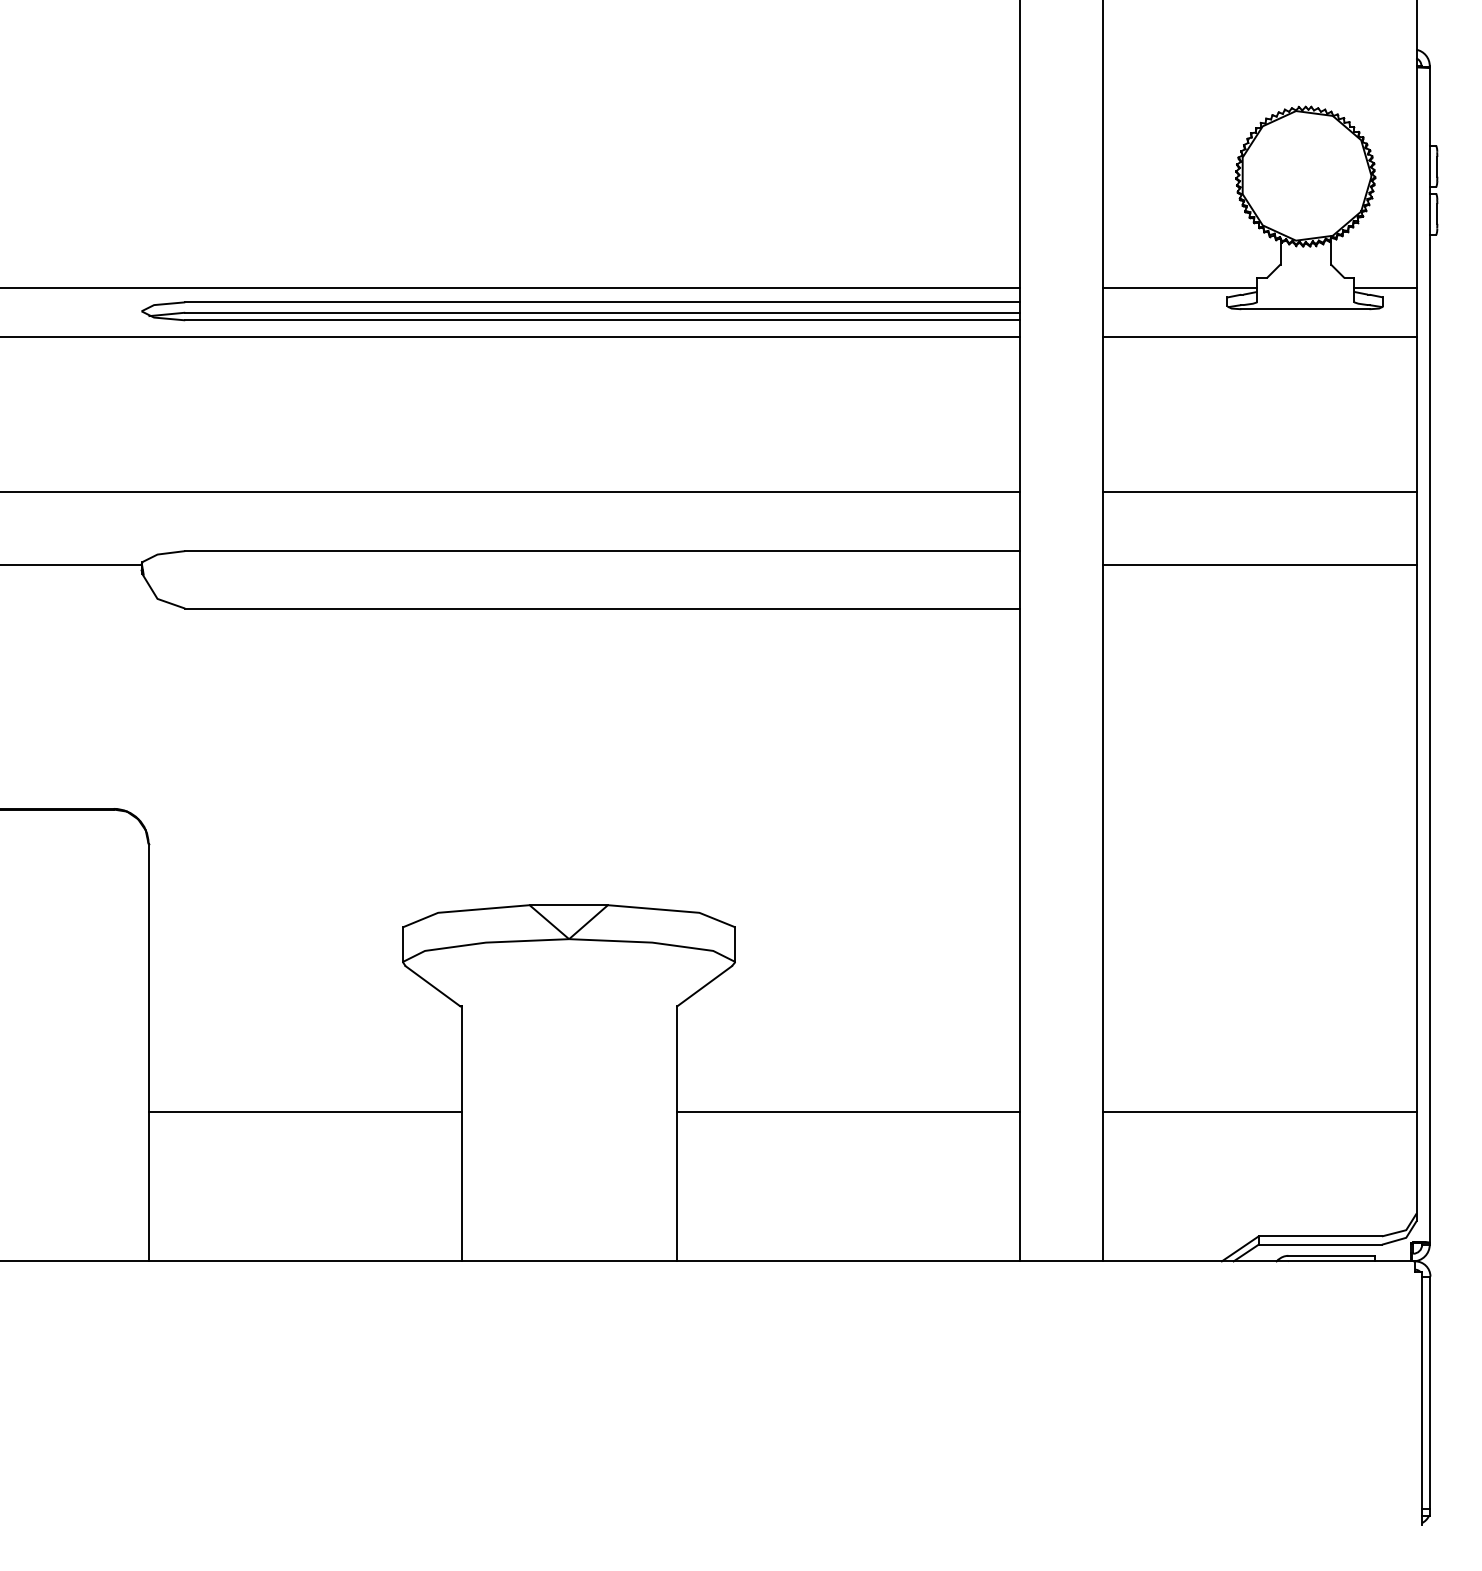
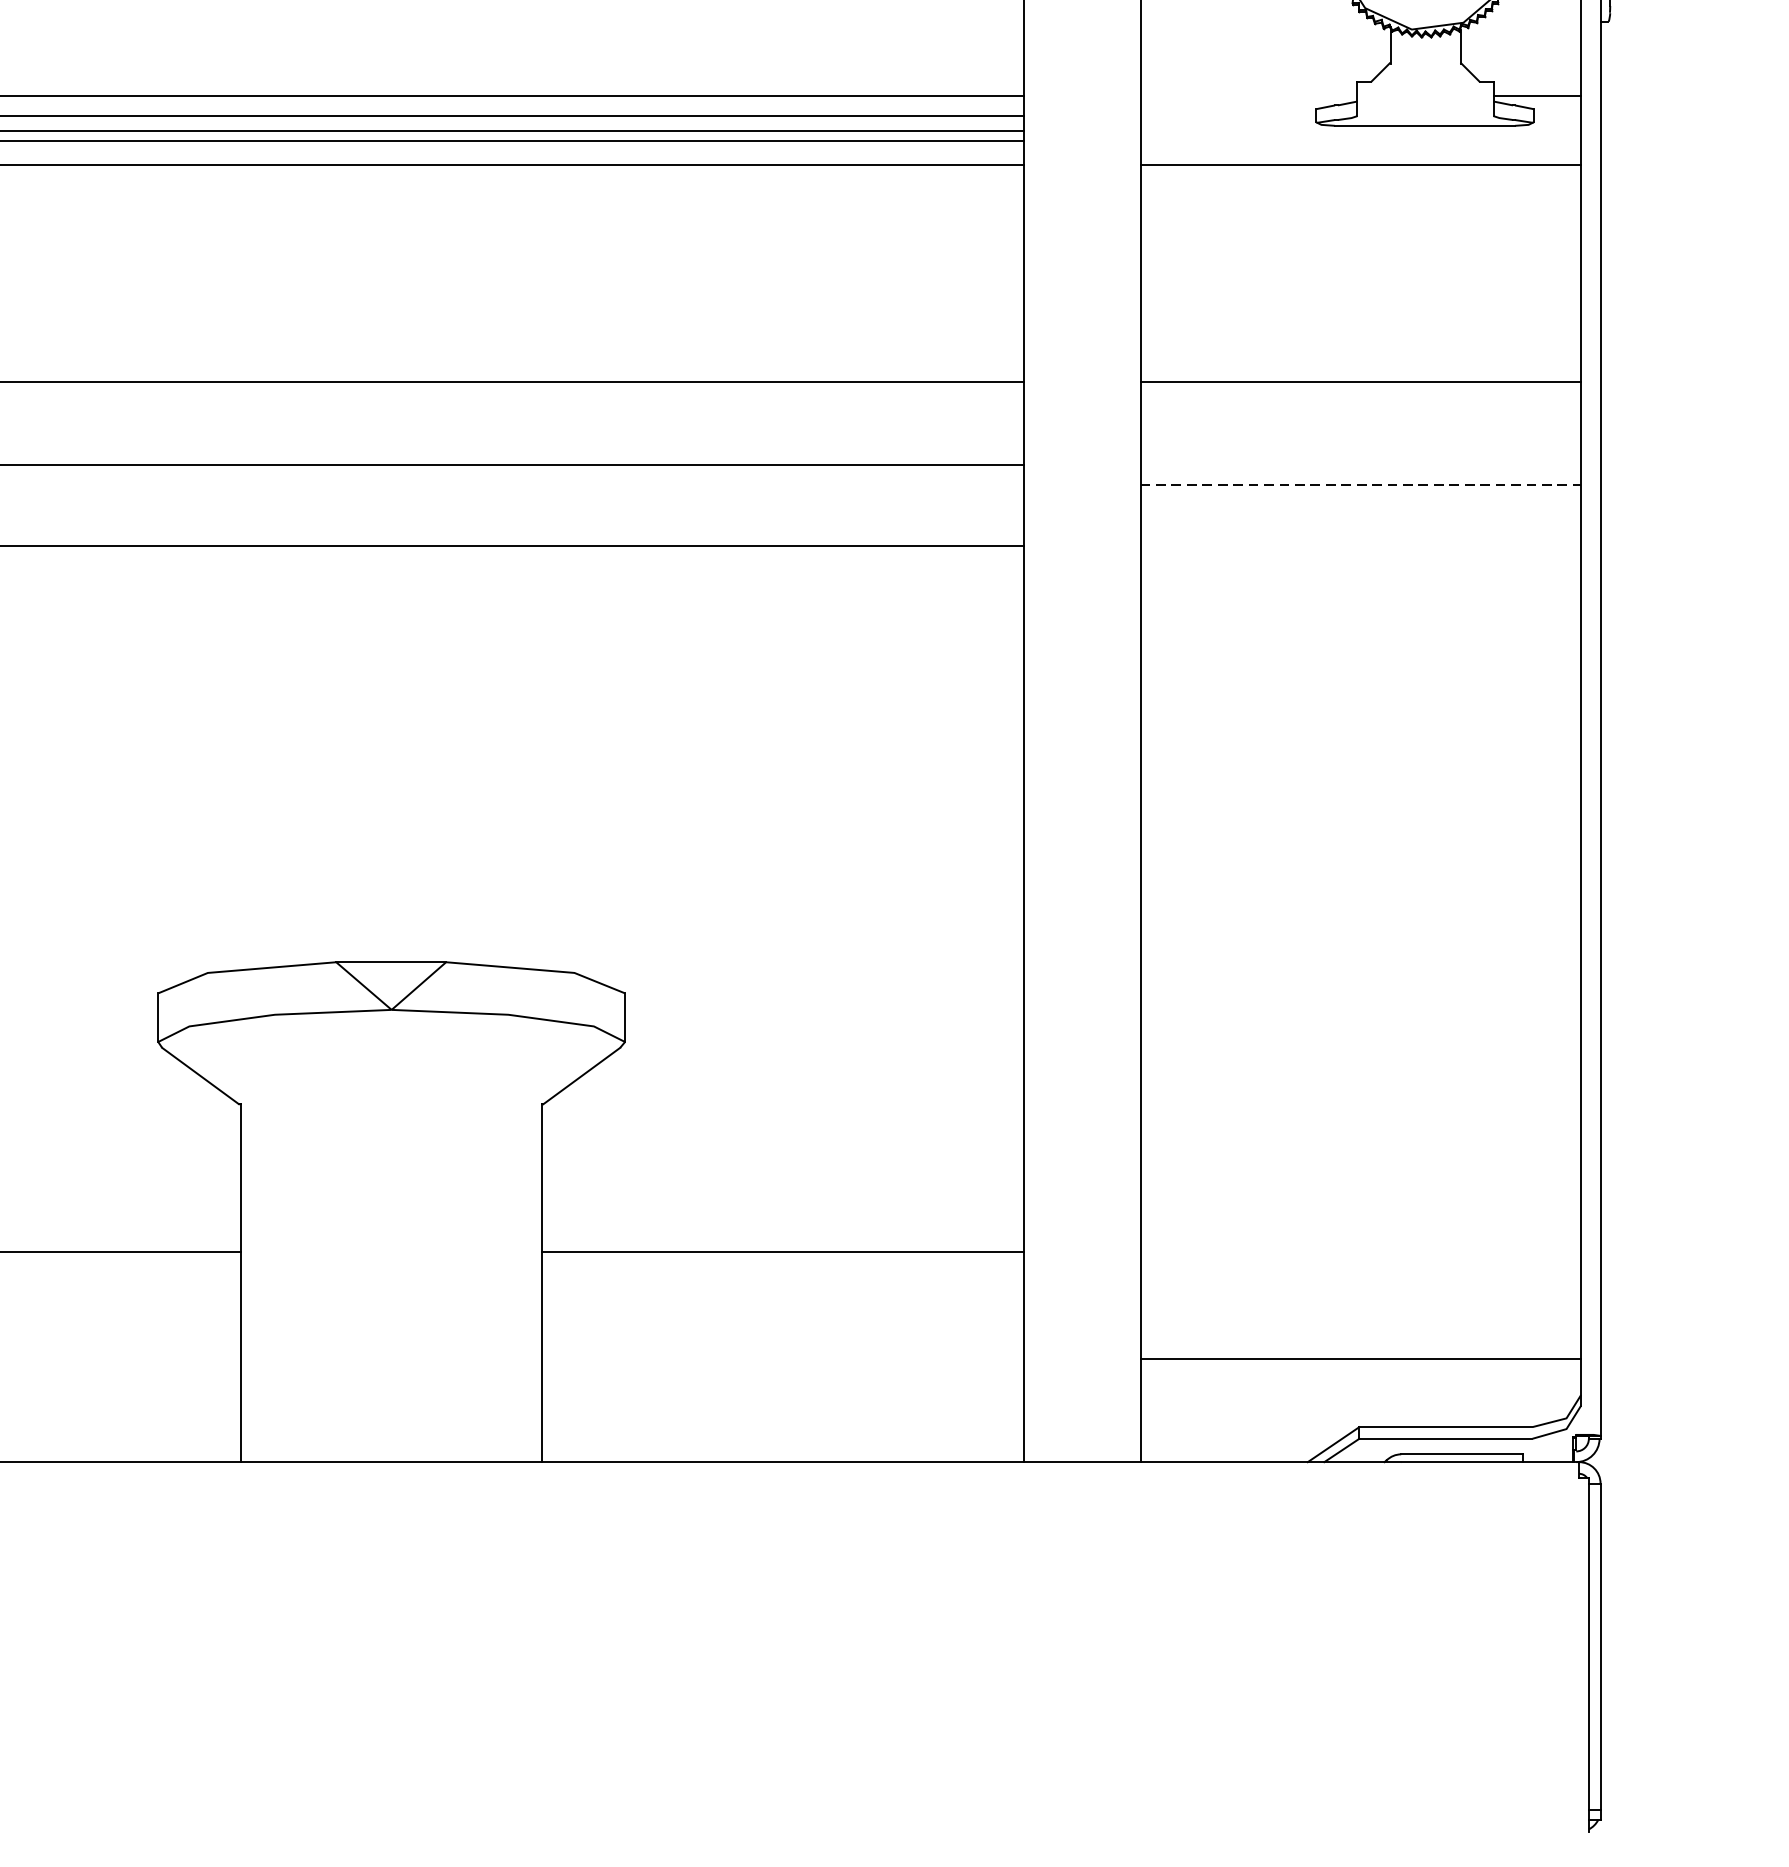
line: (1179, 287) -> (1248, 95), removed
line: (1259, 564) -> (1360, 484), solid -> dashed
line: (1259, 1111) -> (1360, 1358), moved

